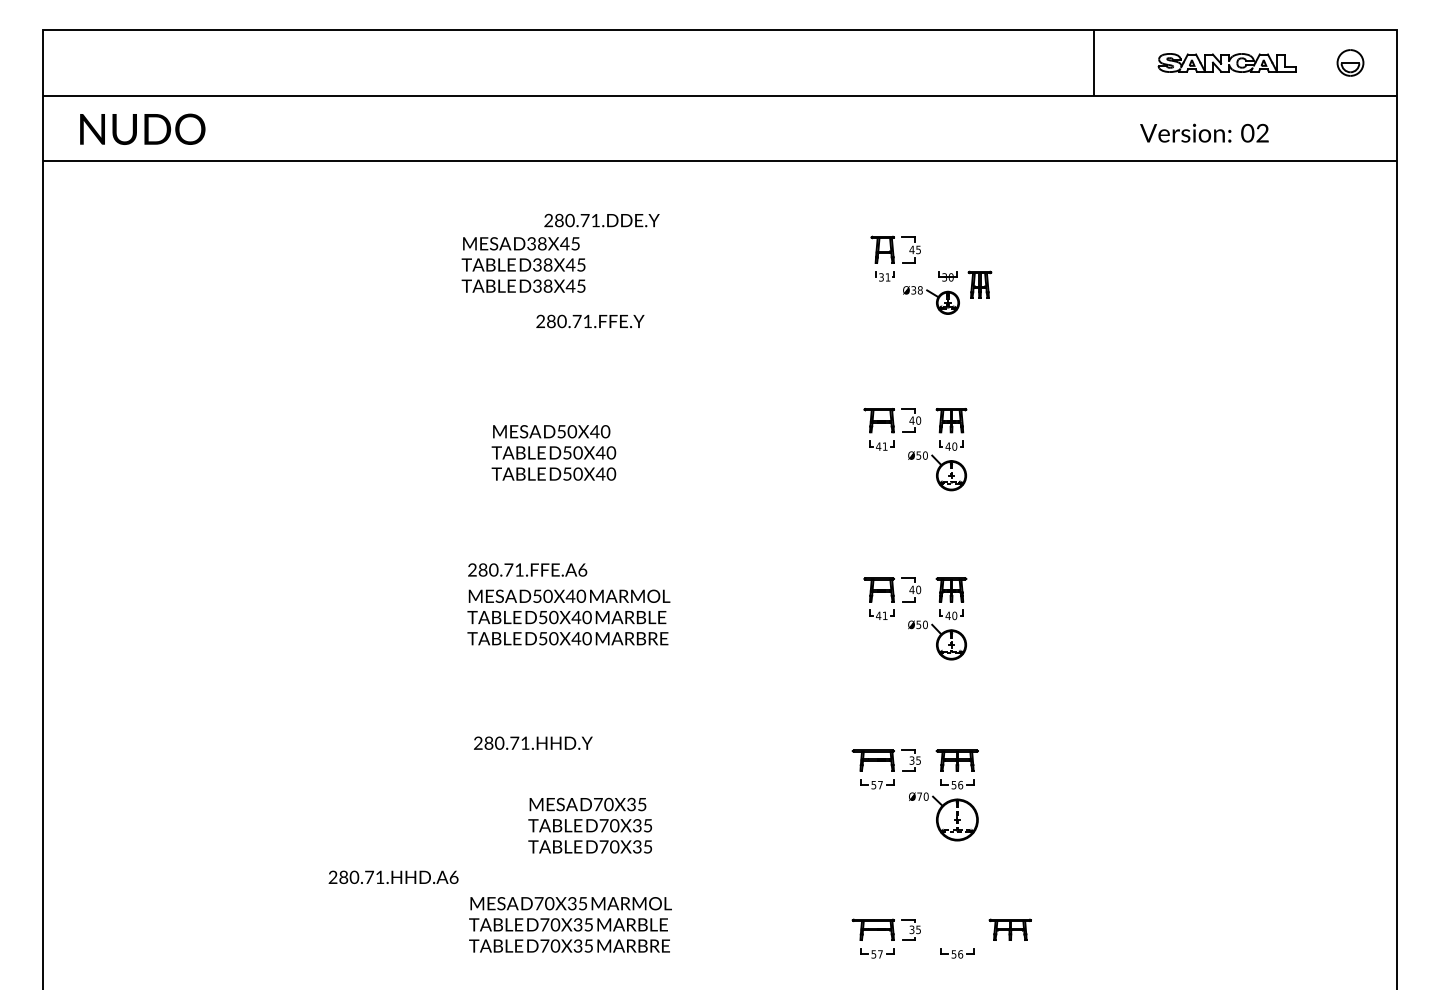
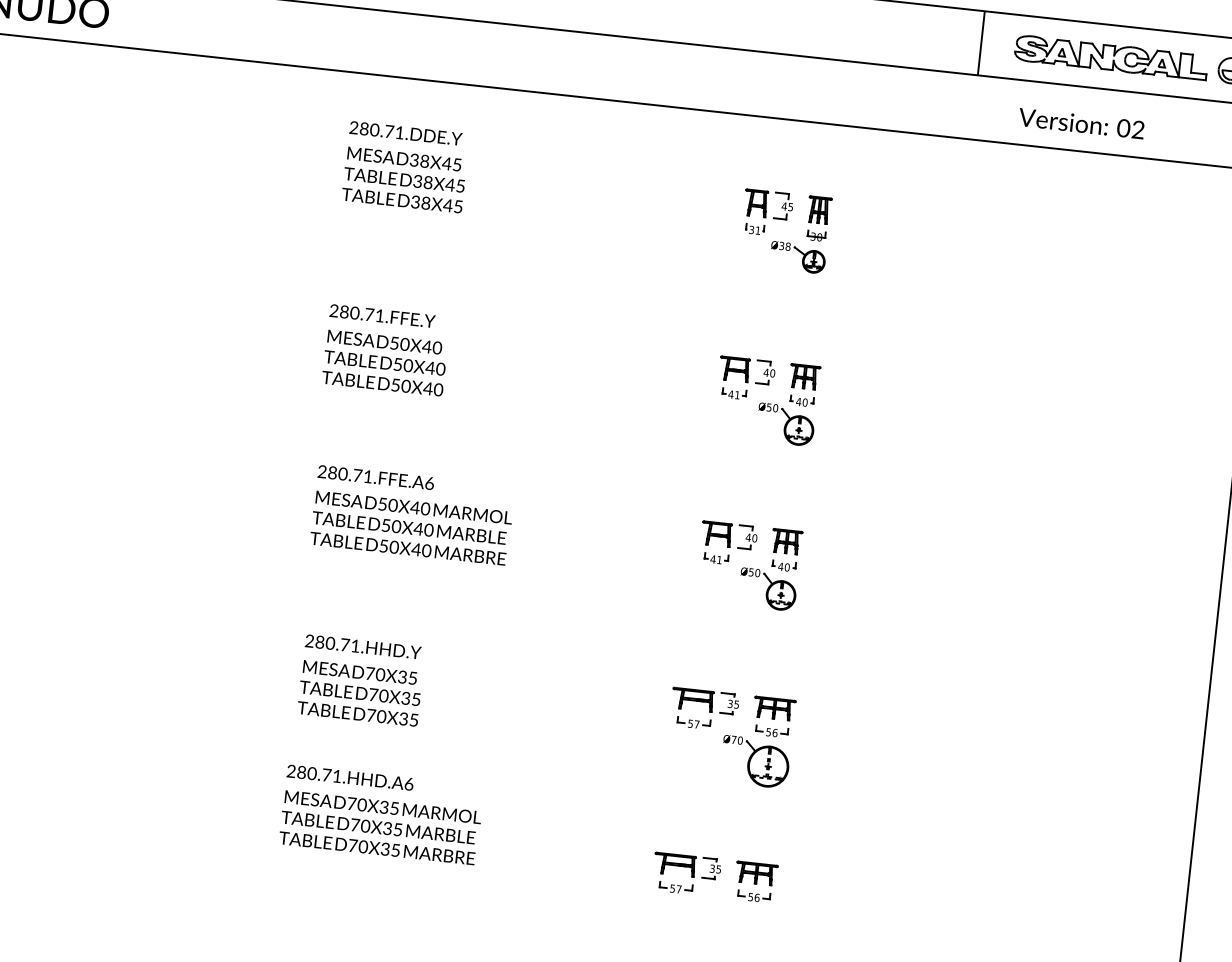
part: (1227, 62) -> (1111, 57), size x1.43
text: (601, 220) -> (405, 133), moved
part: (979, 284) -> (818, 209), moved
text: (590, 321) -> (382, 316), moved
text: (553, 452) -> (384, 362), moved
text: (589, 825) -> (359, 693), moved
text: (393, 876) -> (350, 776), moved
part: (1009, 929) -> (755, 873), moved

